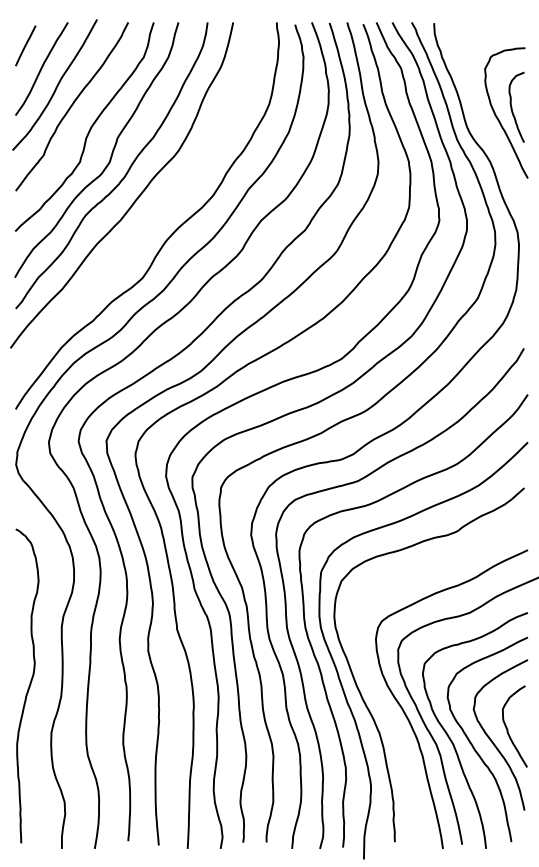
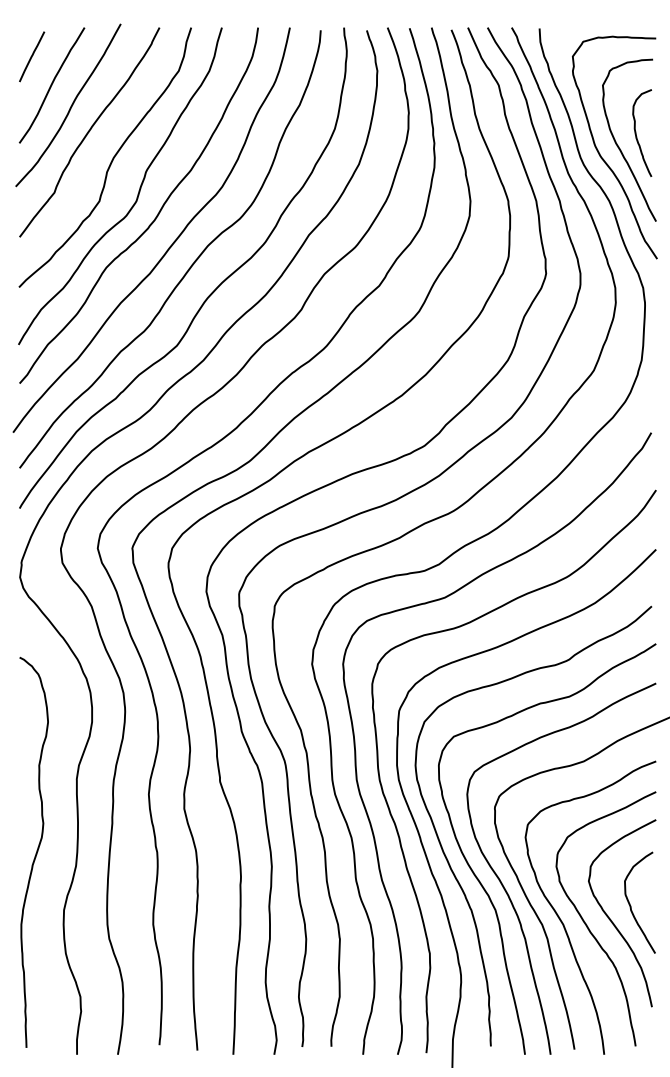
curve: (483, 124) -> (600, 154), added
curve: (152, 214) -> (189, 266), added
curve: (391, 716) -> (486, 890), added

